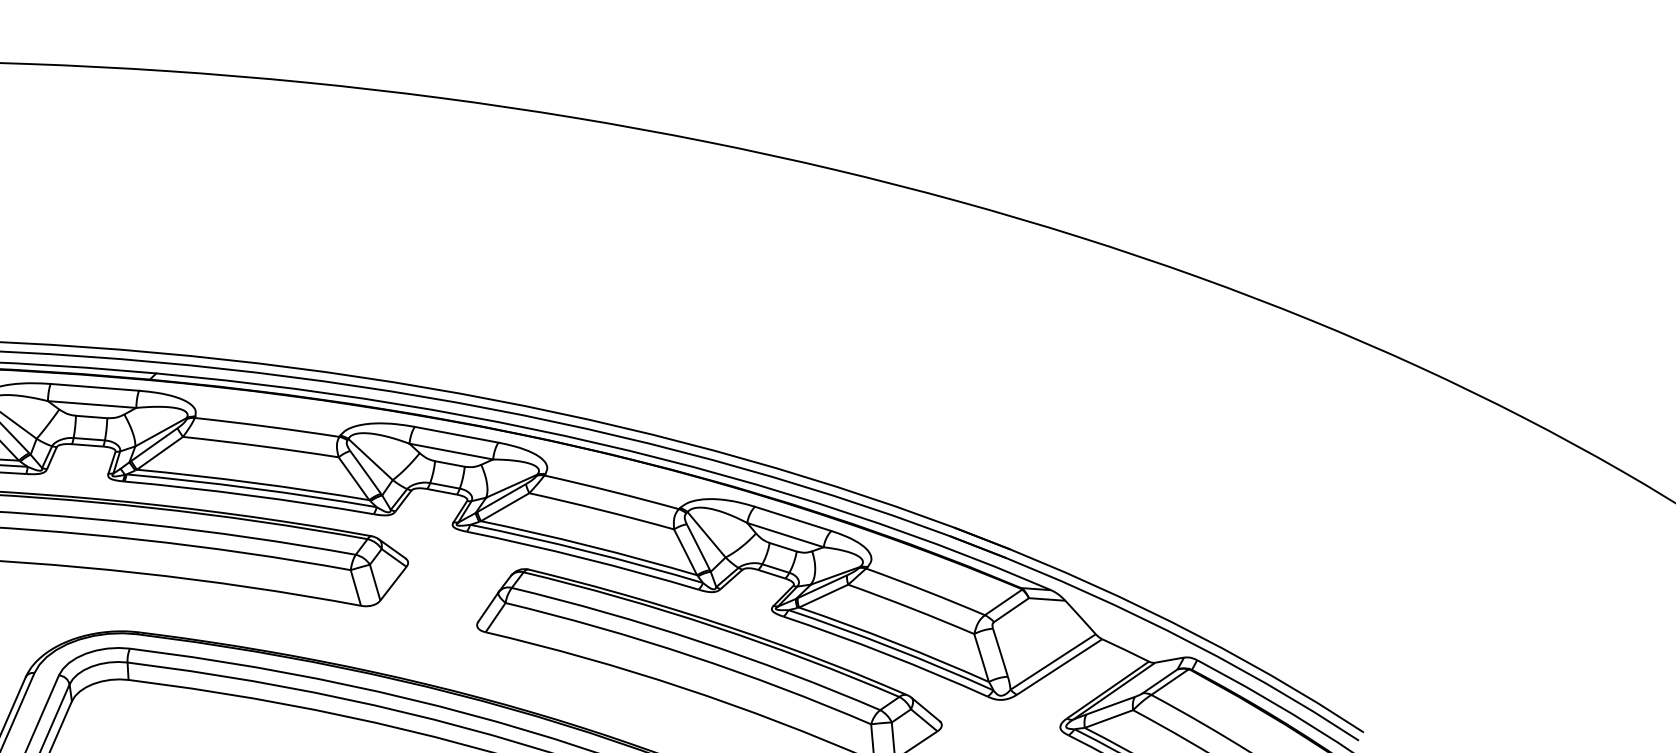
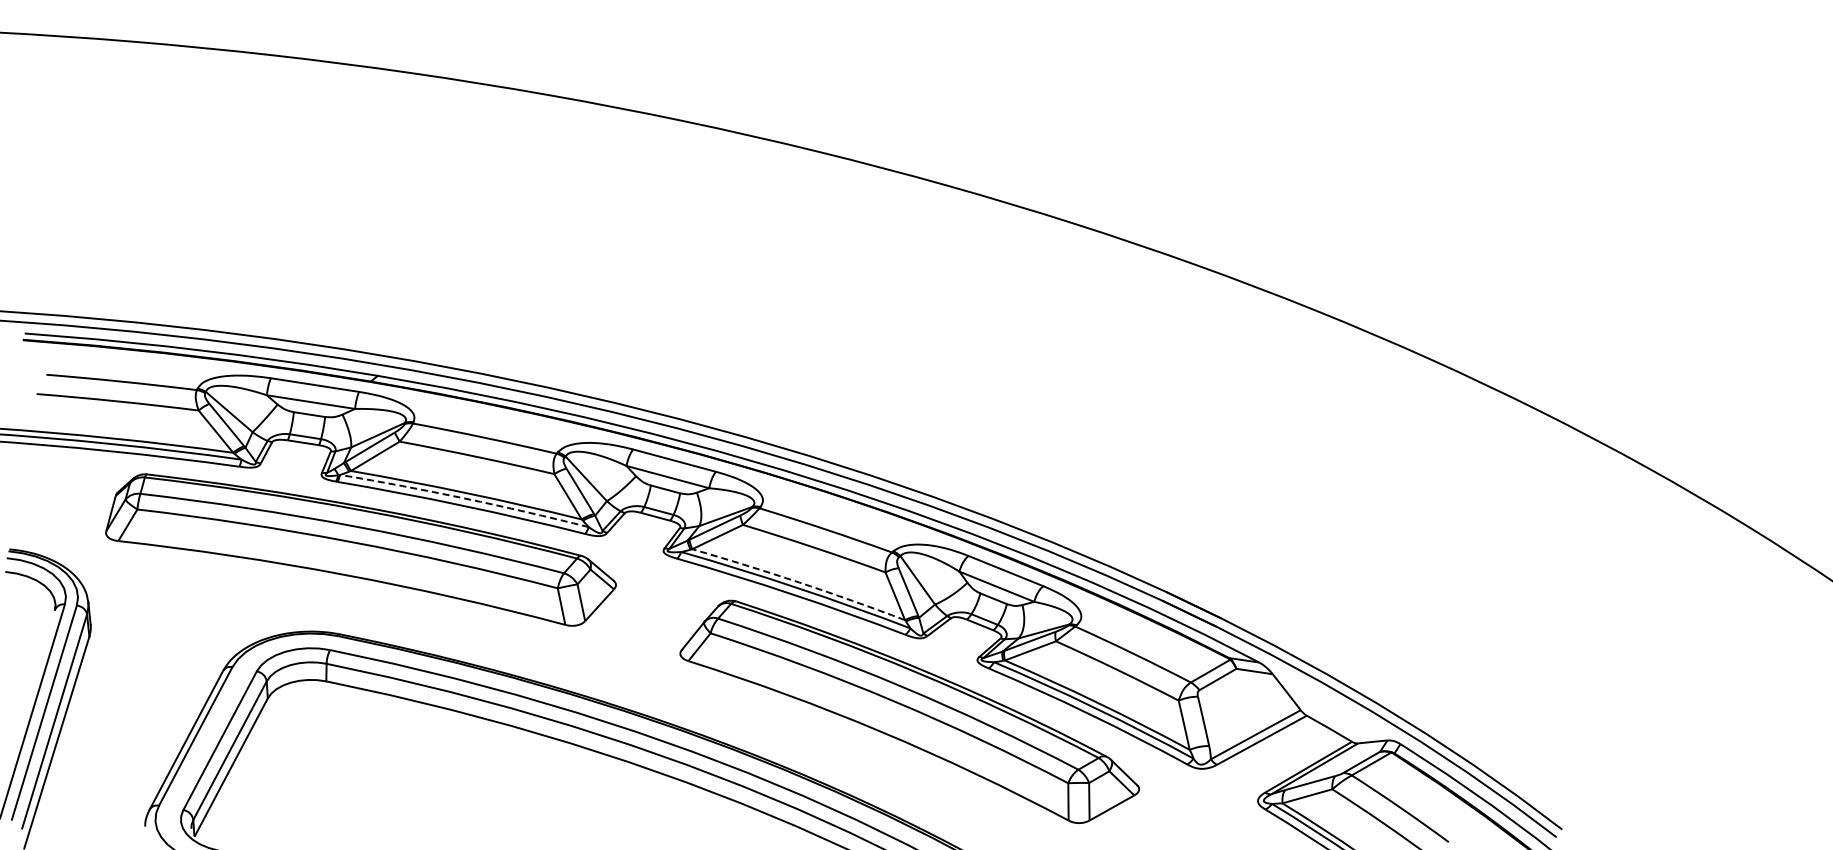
arc: (252, 488) -> (465, 498), solid -> dashed
arc: (589, 545) -> (799, 582), solid -> dashed

